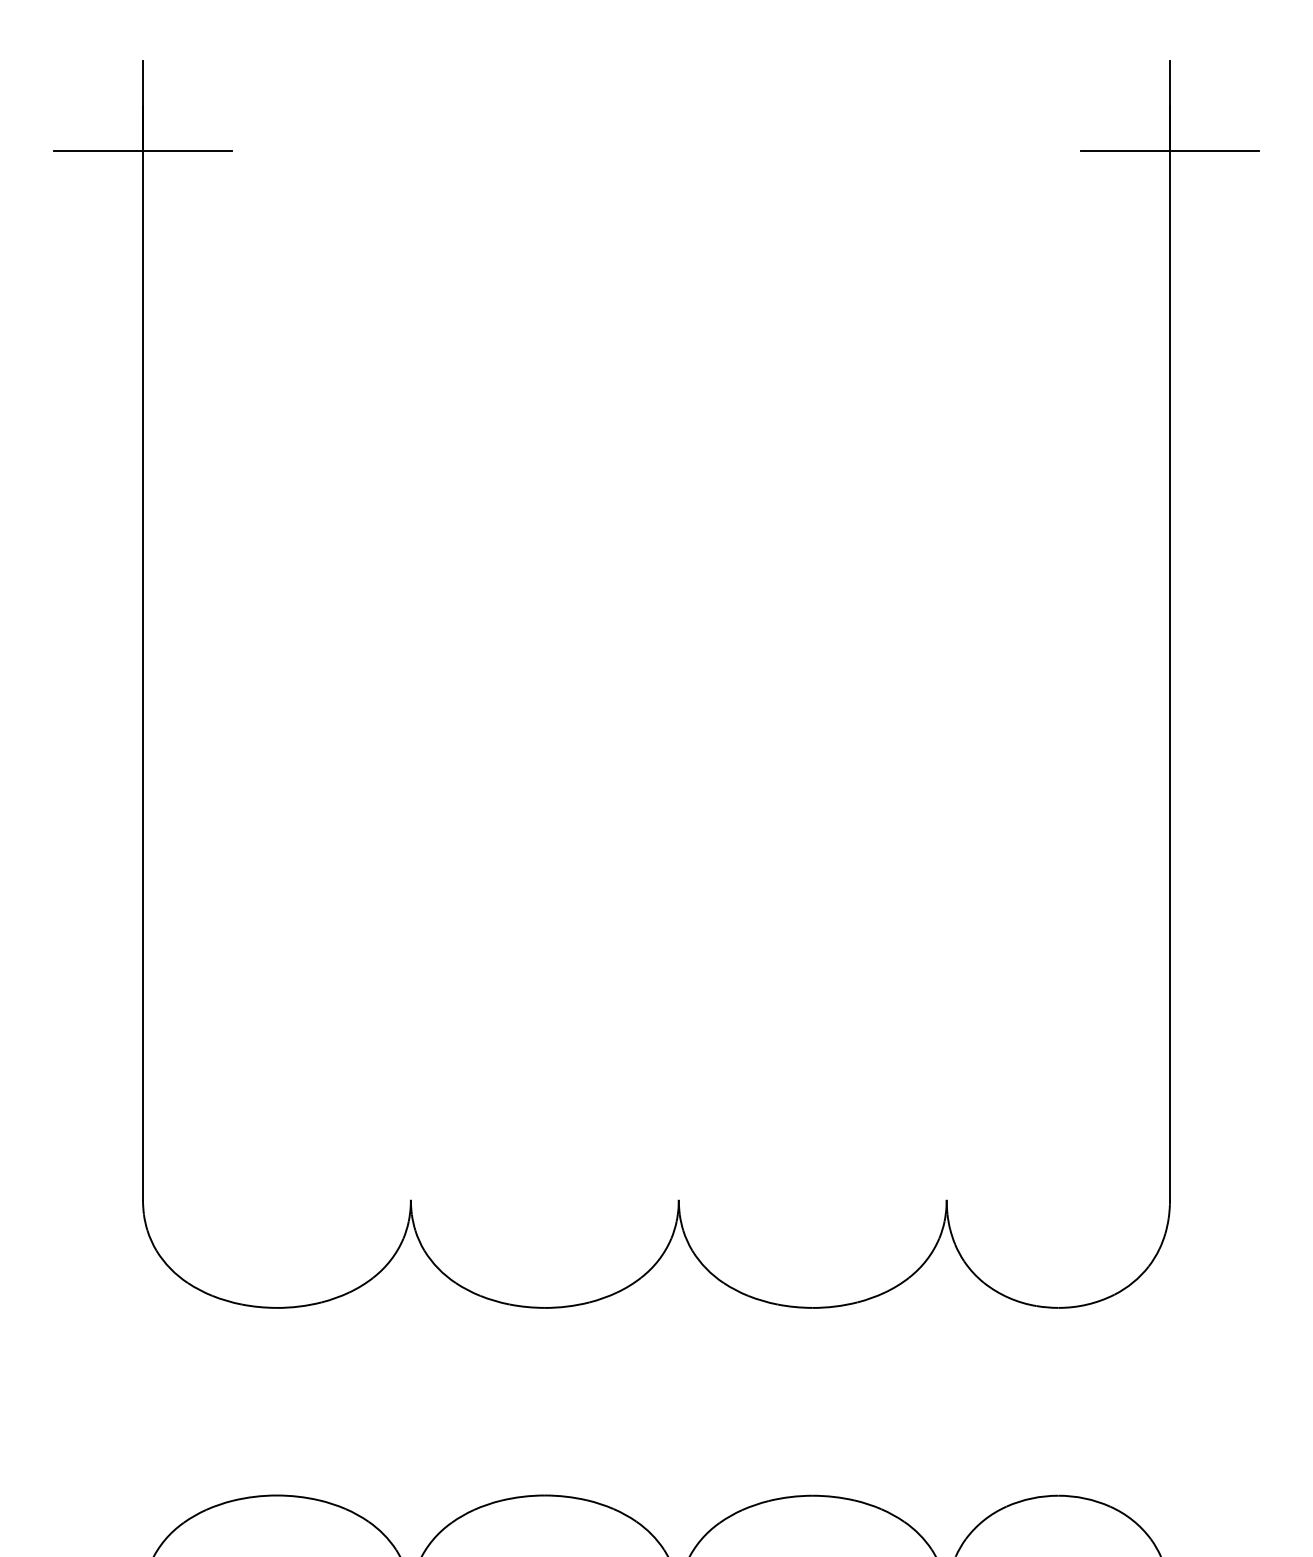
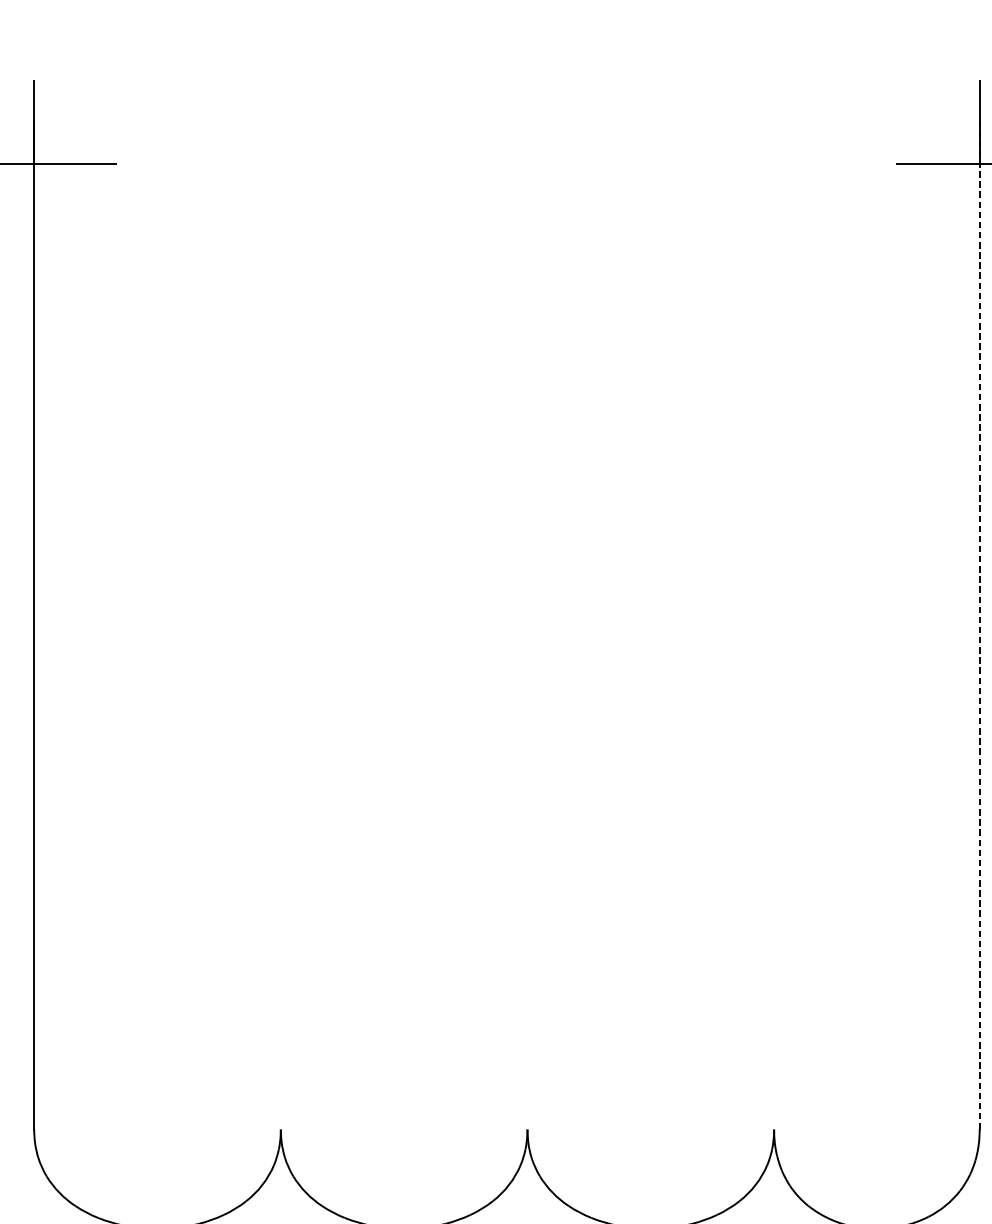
line: (1169, 652) -> (979, 625), solid -> dashed

